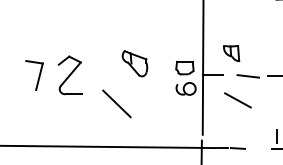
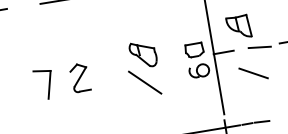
part: (231, 53) -> (238, 27), size x1.43
part: (69, 74) -> (79, 77), size x0.71
line: (116, 103) -> (144, 82), moved

